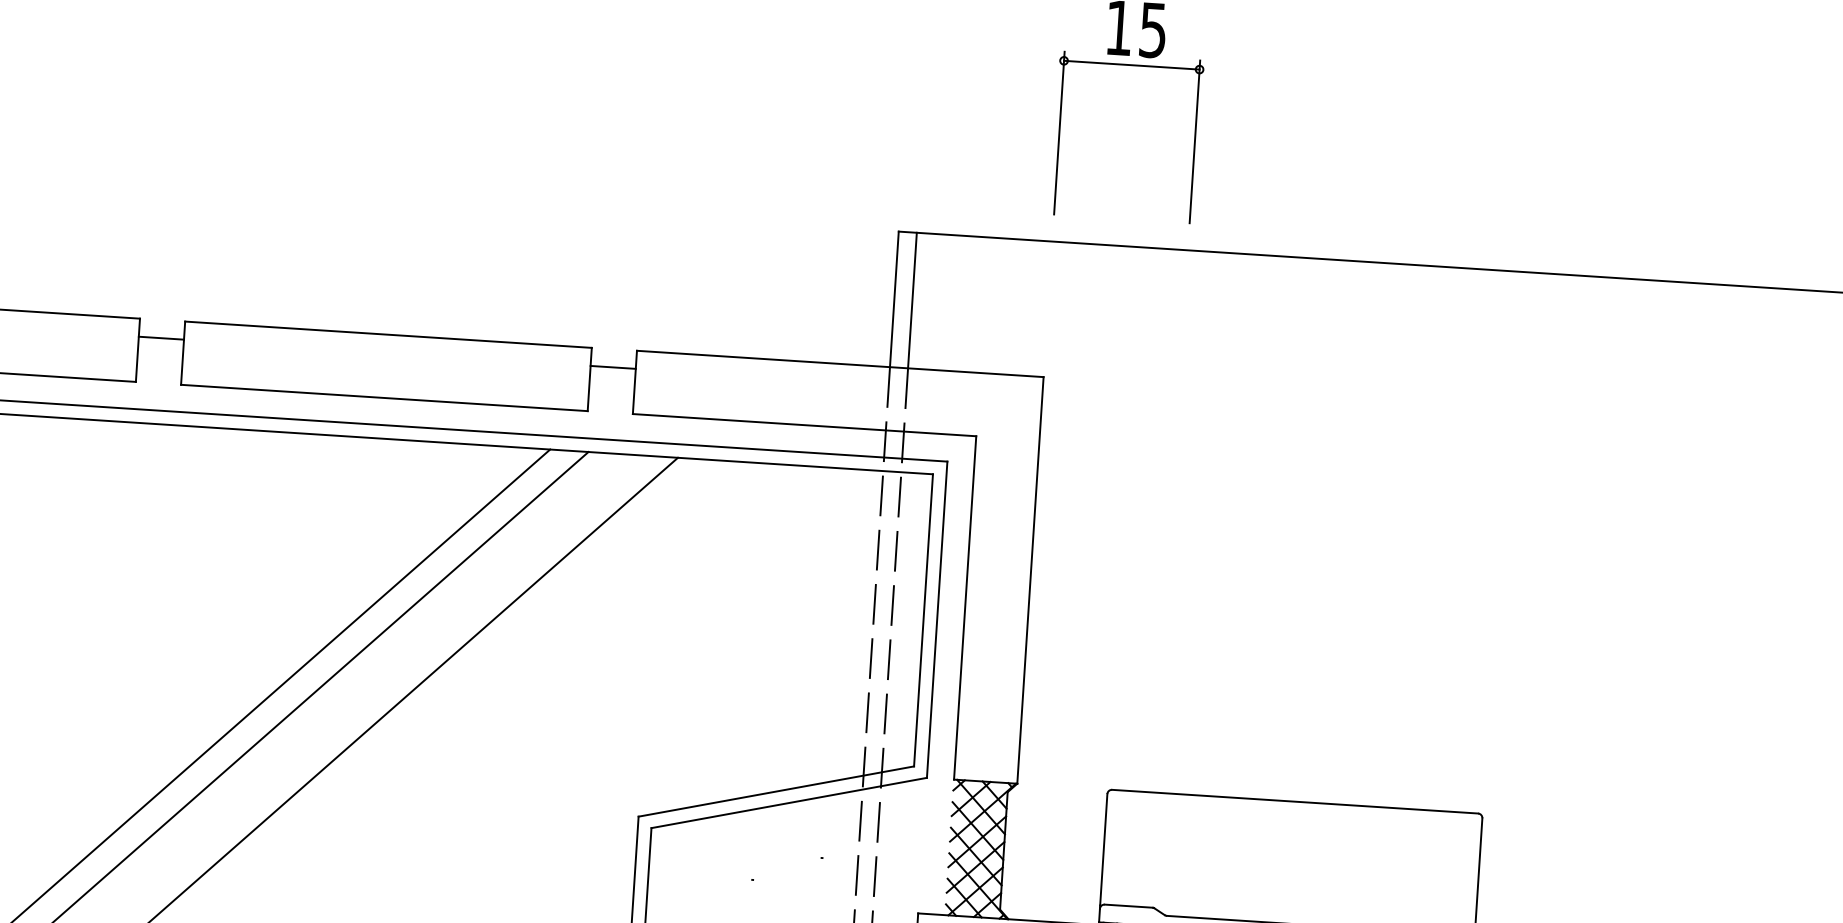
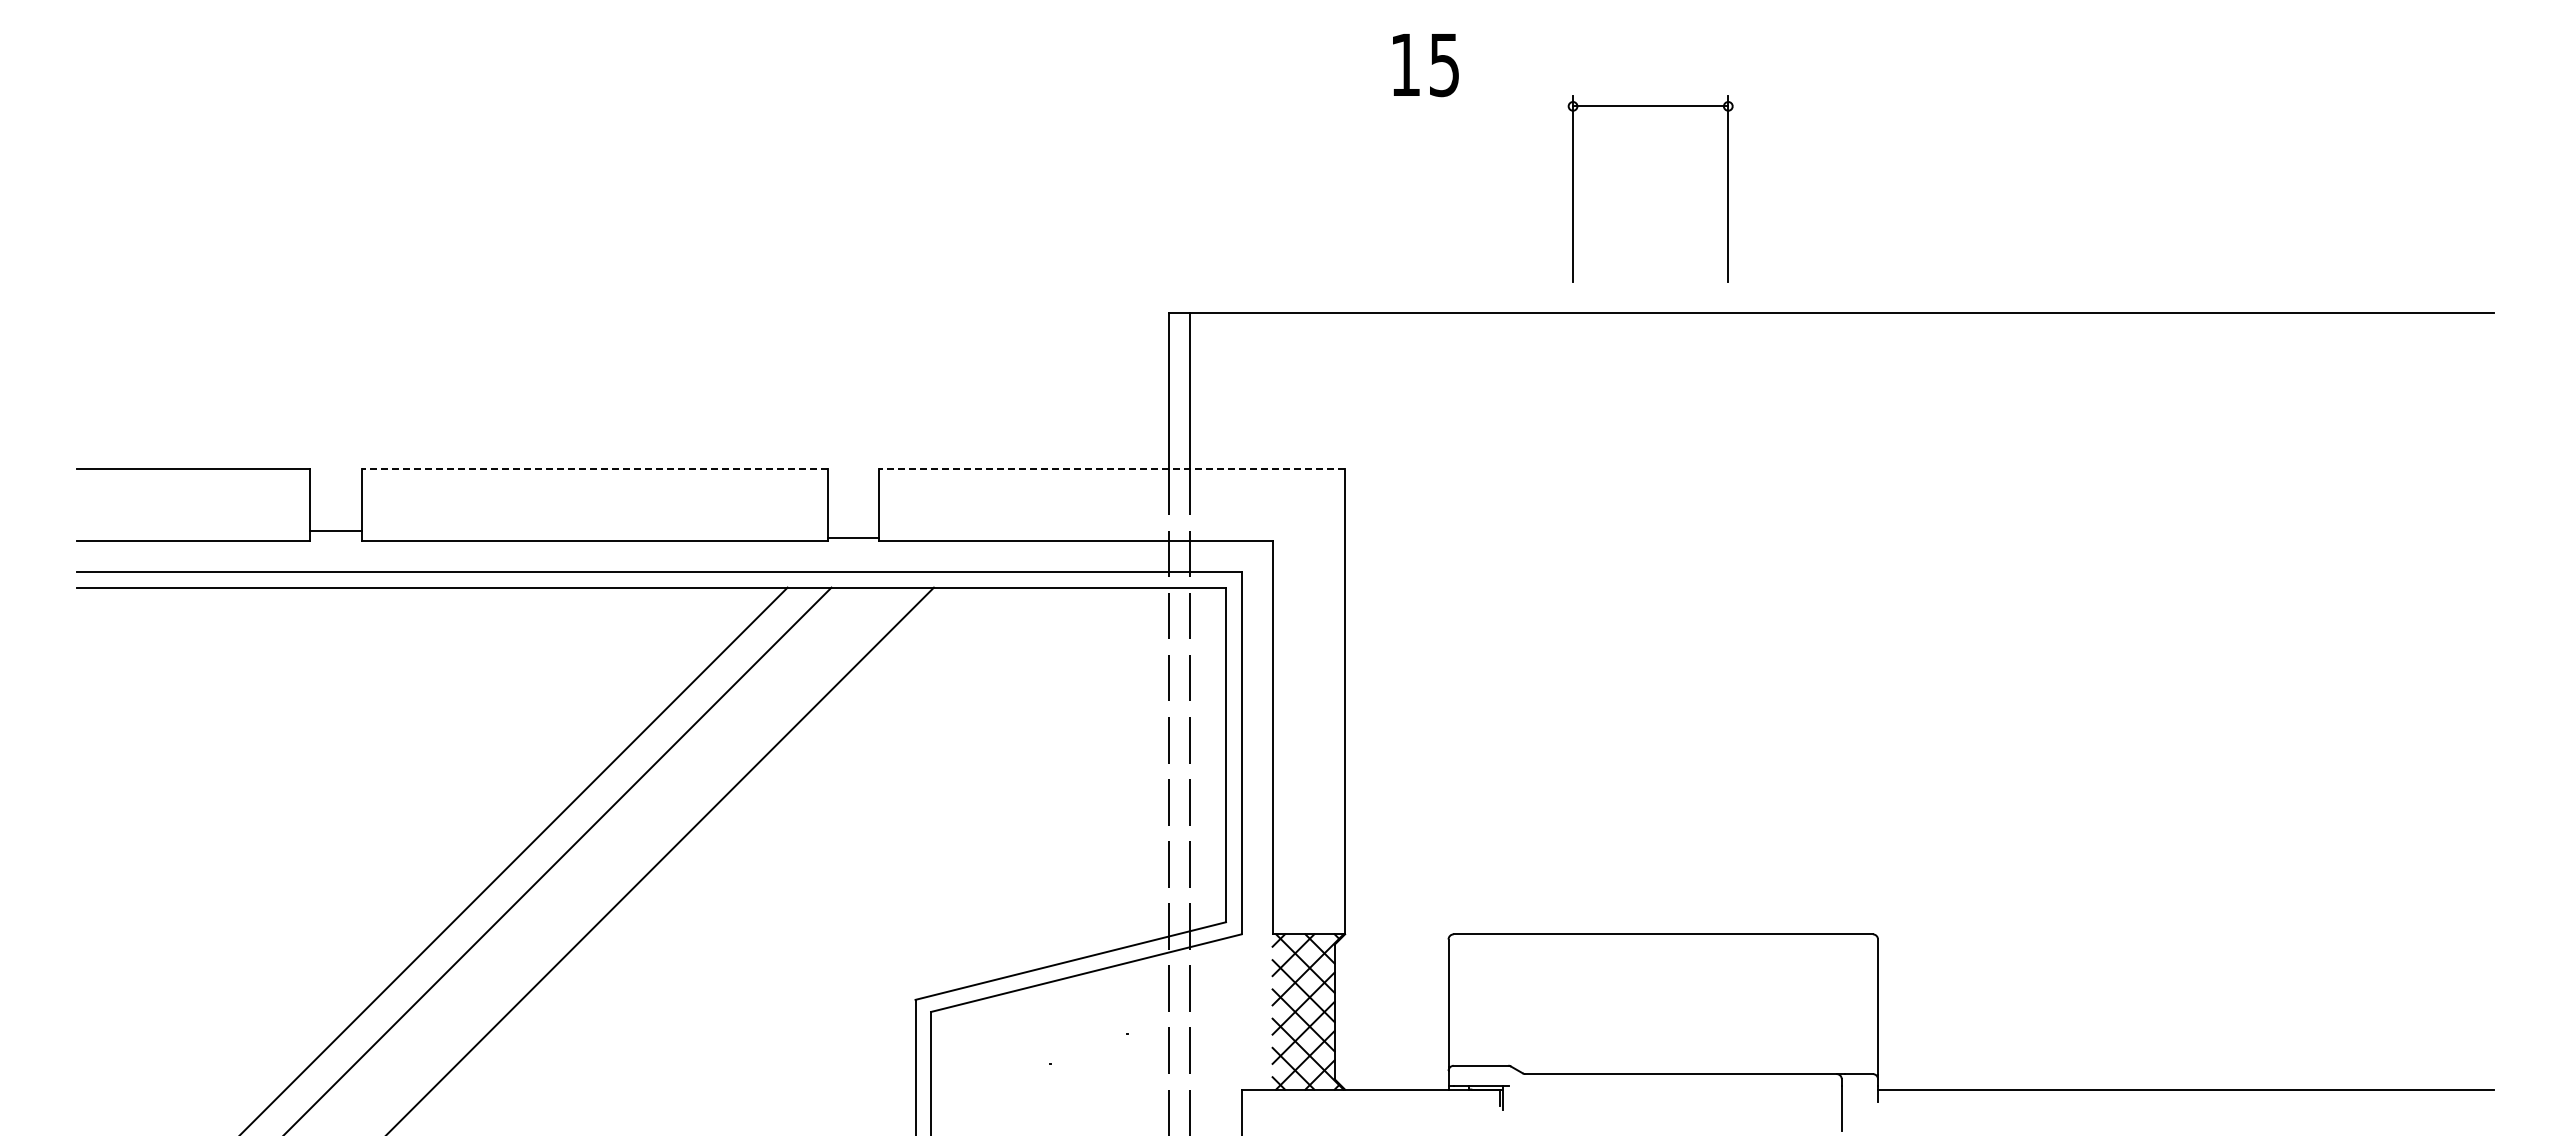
part: (1059, 132) -> (1573, 188), moved
line: (388, 334) -> (594, 468), solid -> dashed
line: (161, 338) -> (335, 531), moved
line: (840, 363) -> (1112, 468), solid -> dashed
line: (613, 367) -> (853, 538), moved

